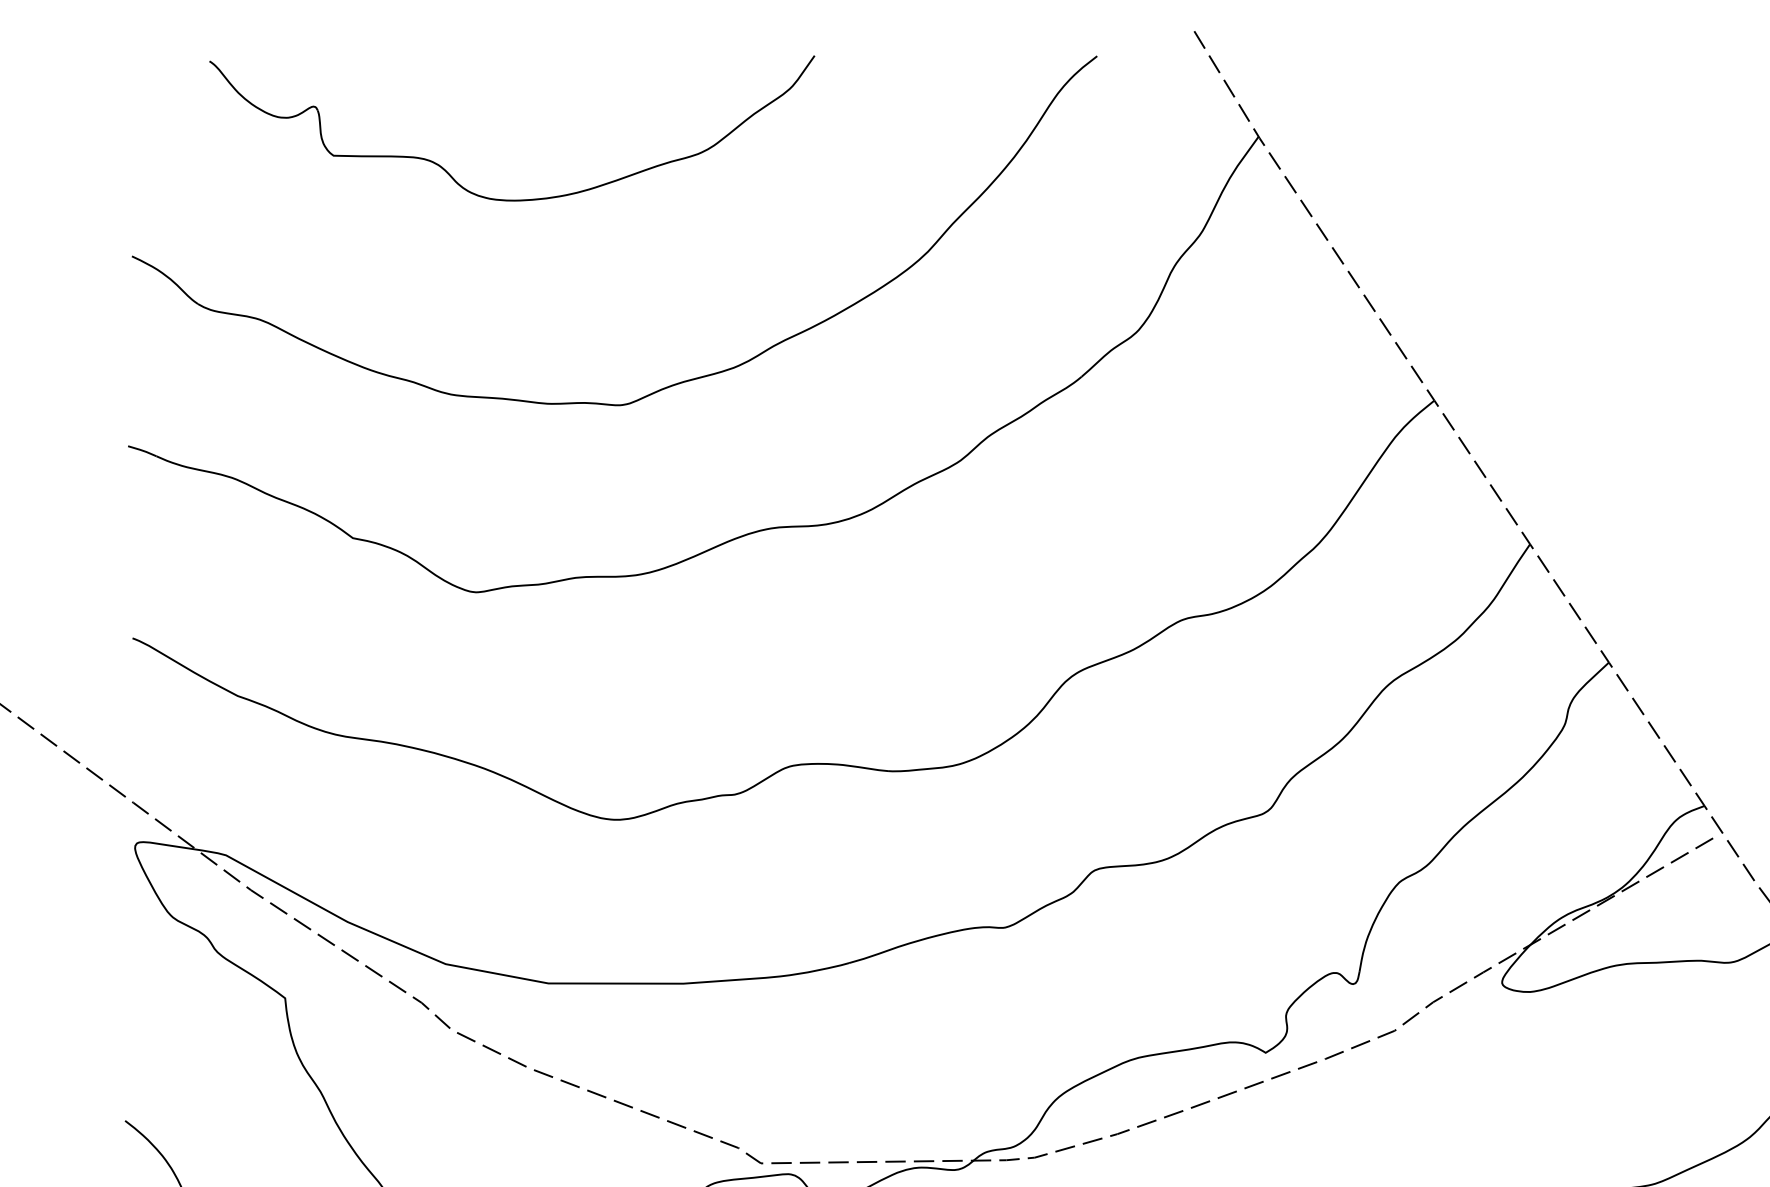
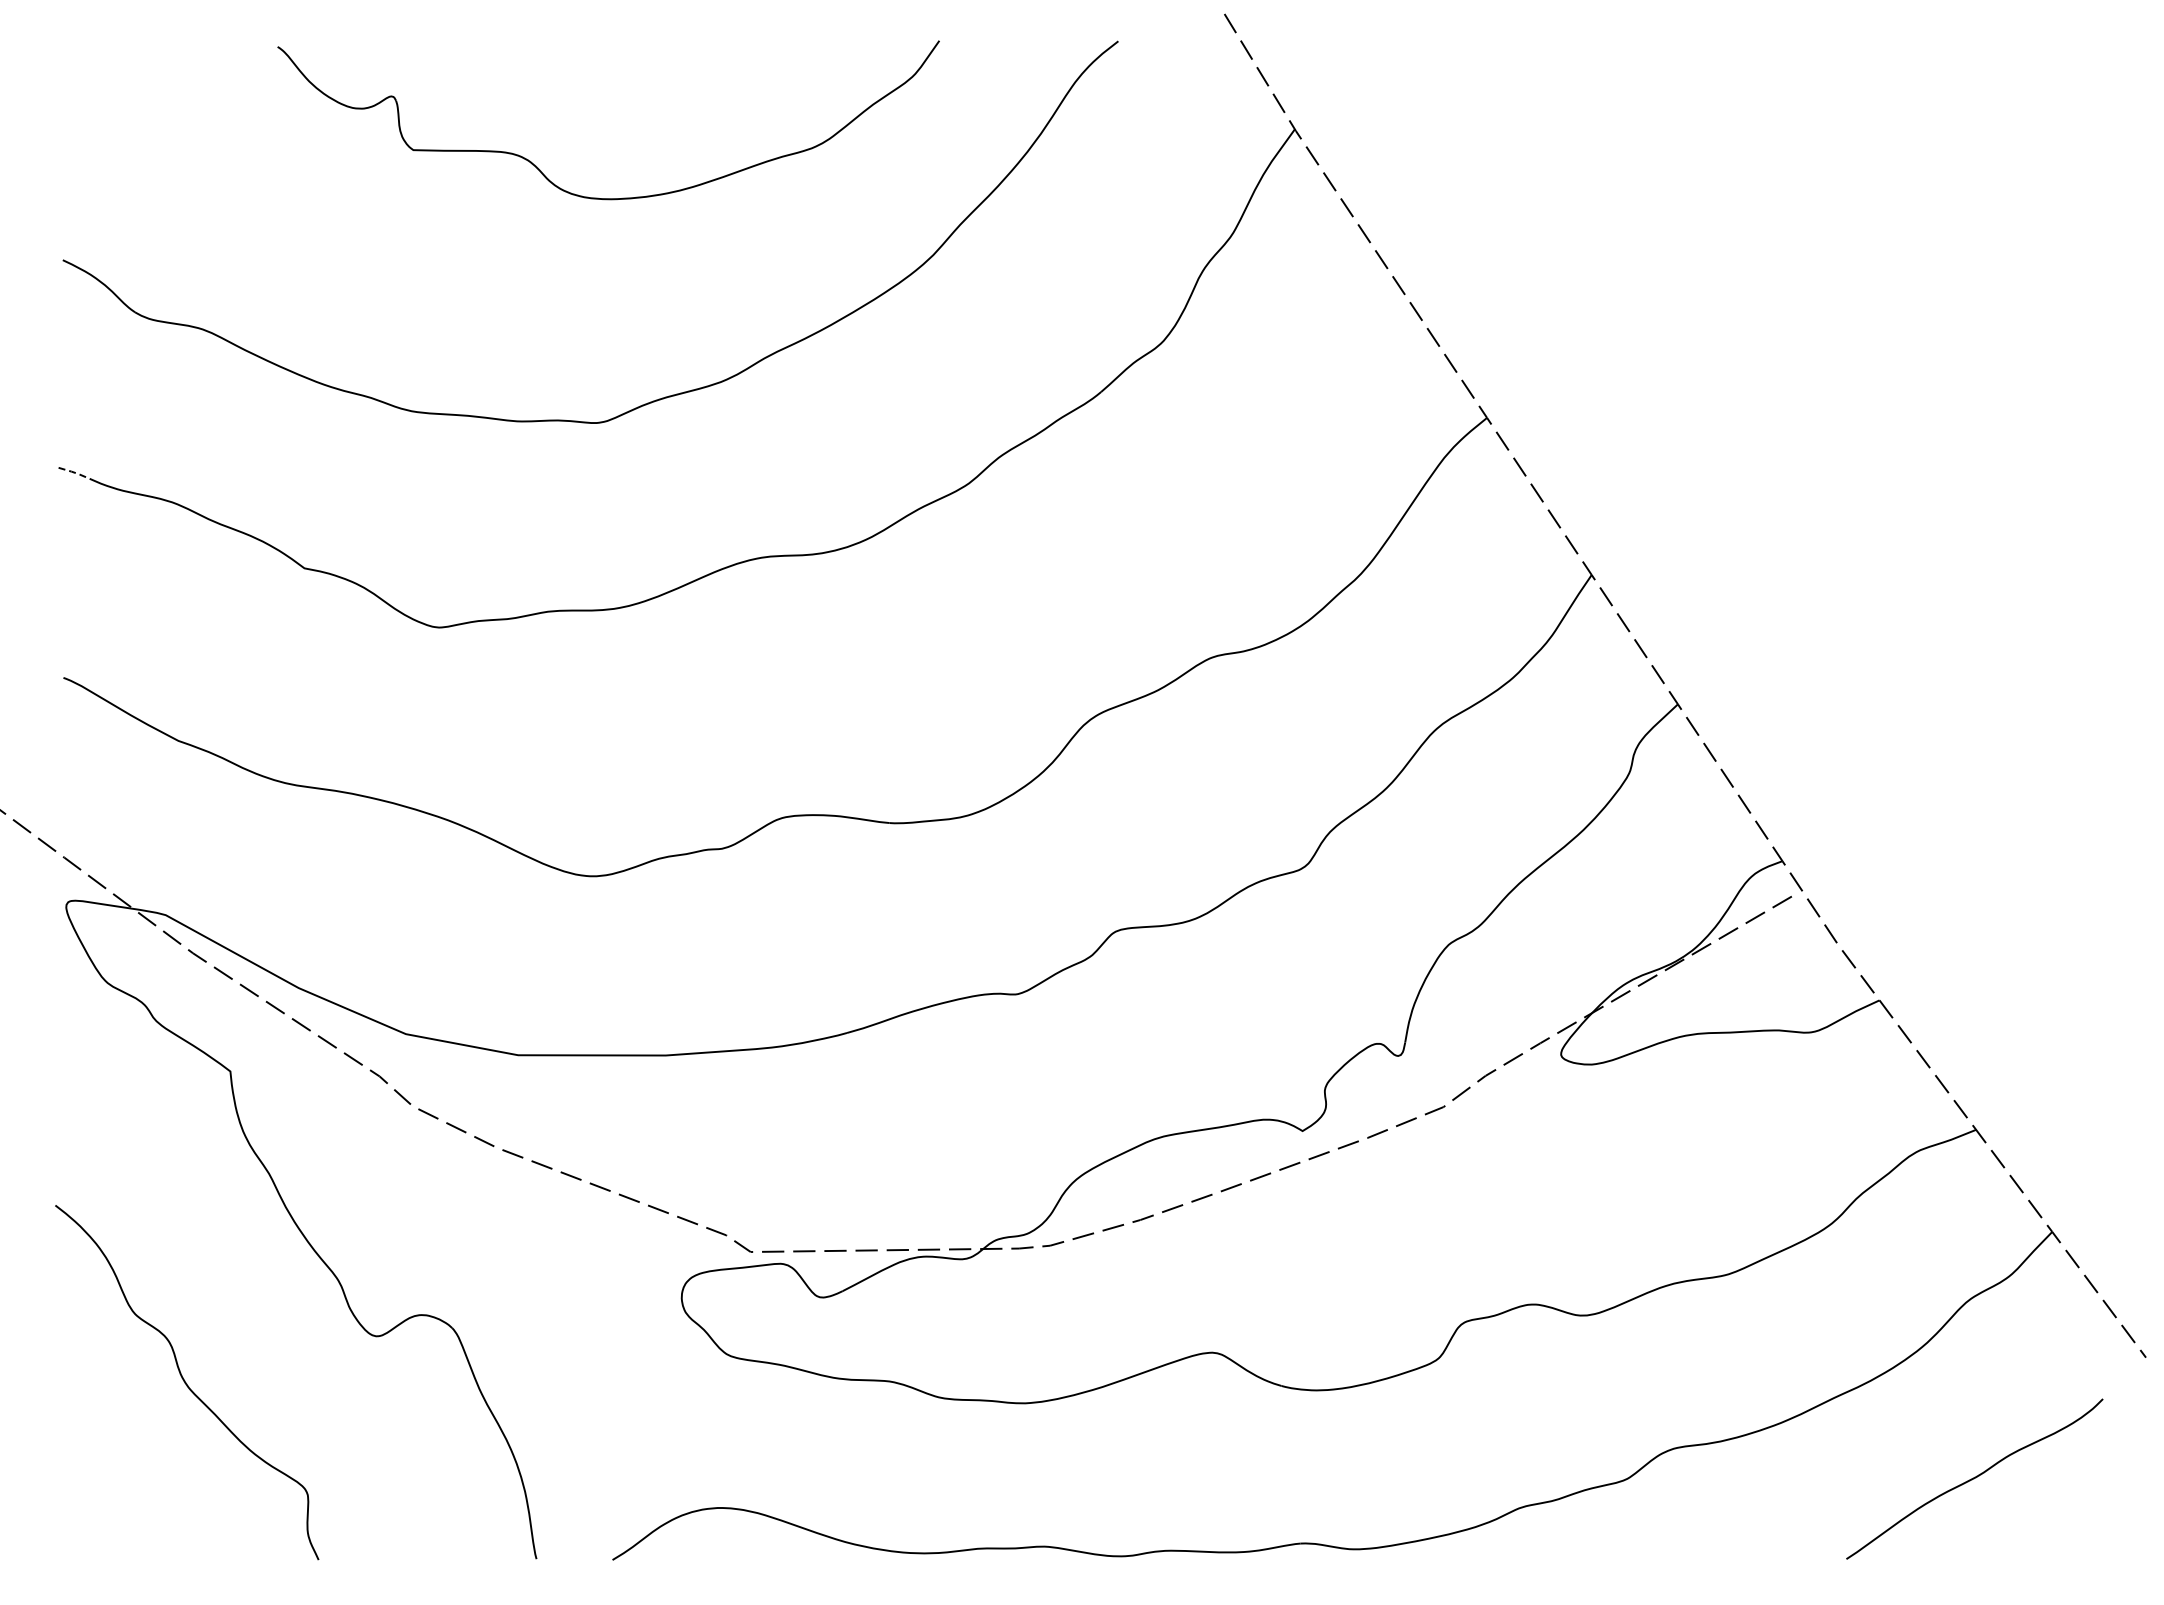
part: (502, 199) -> (598, 197), moved
line: (143, 450) -> (75, 472), solid -> dashed

